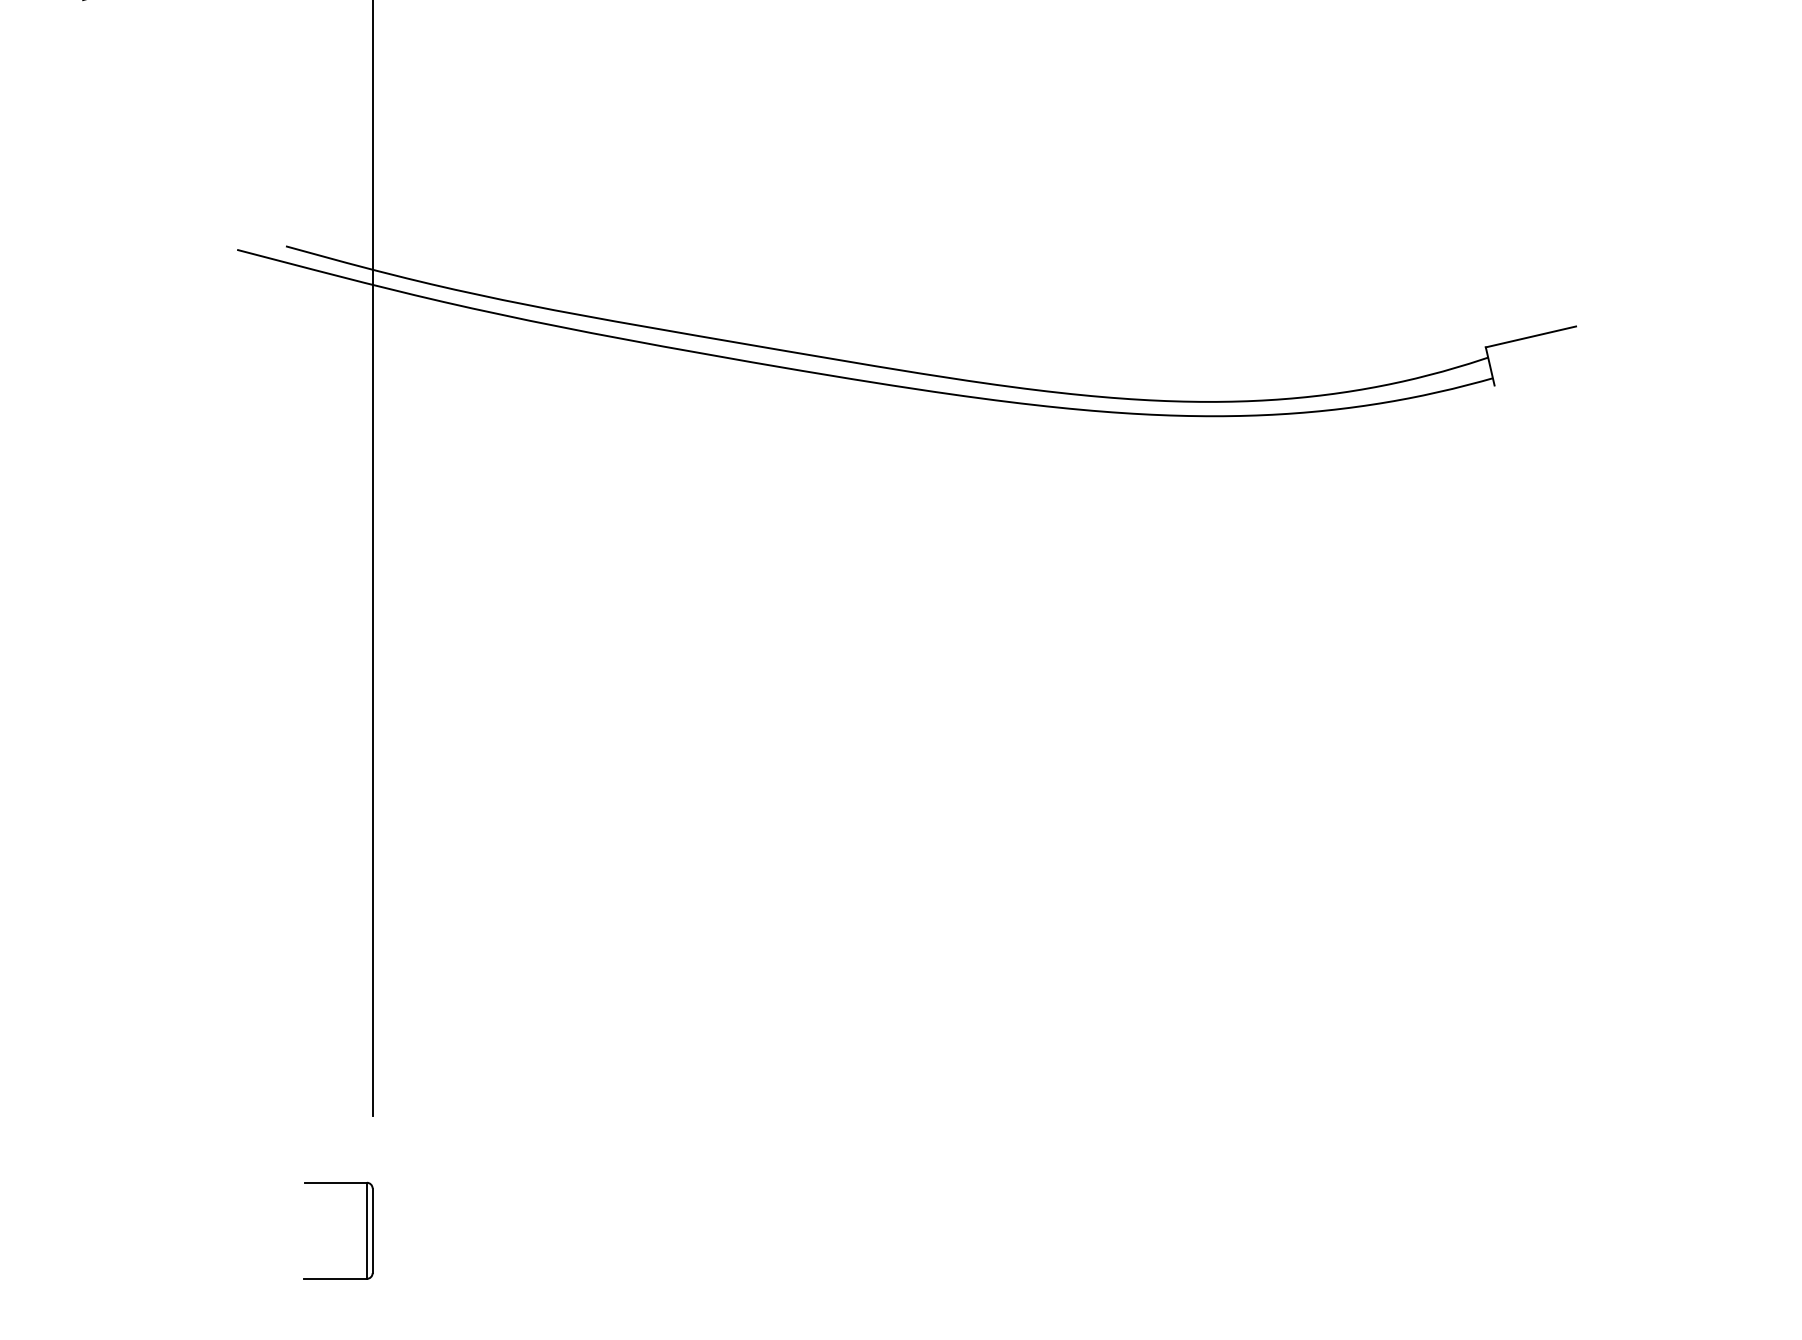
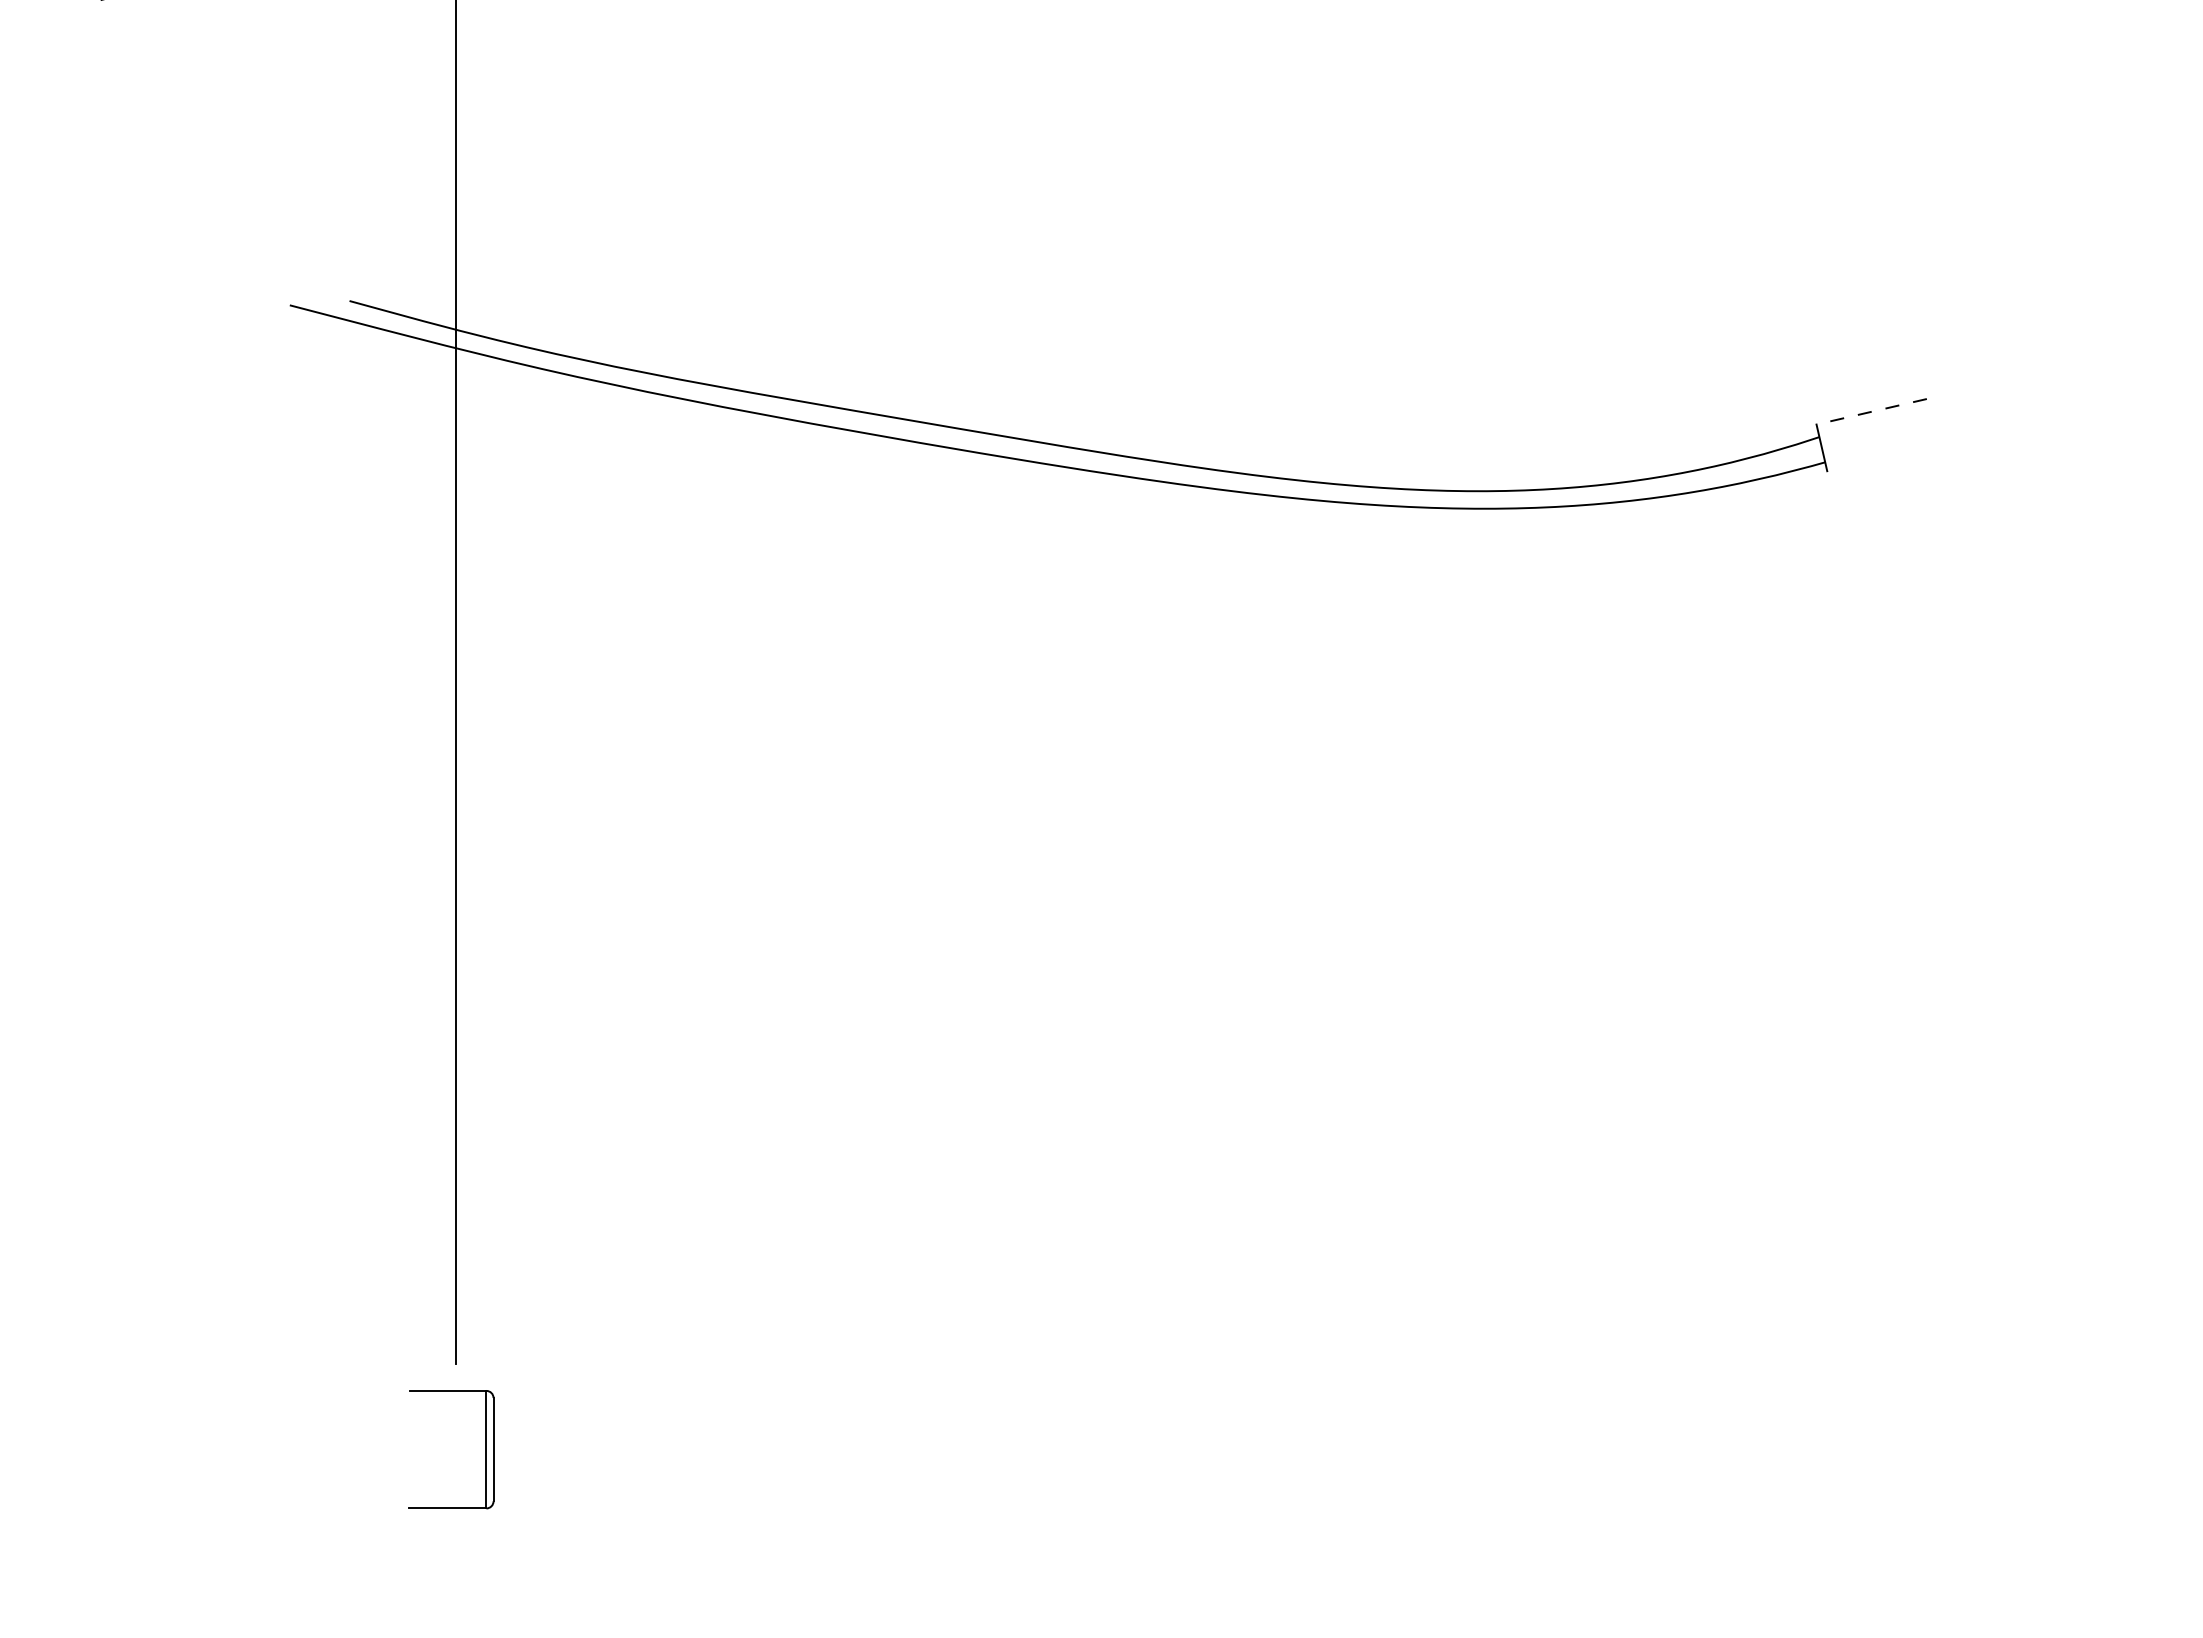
line: (1530, 336) -> (1871, 411), solid -> dashed
part: (366, 1230) -> (485, 1449), moved

